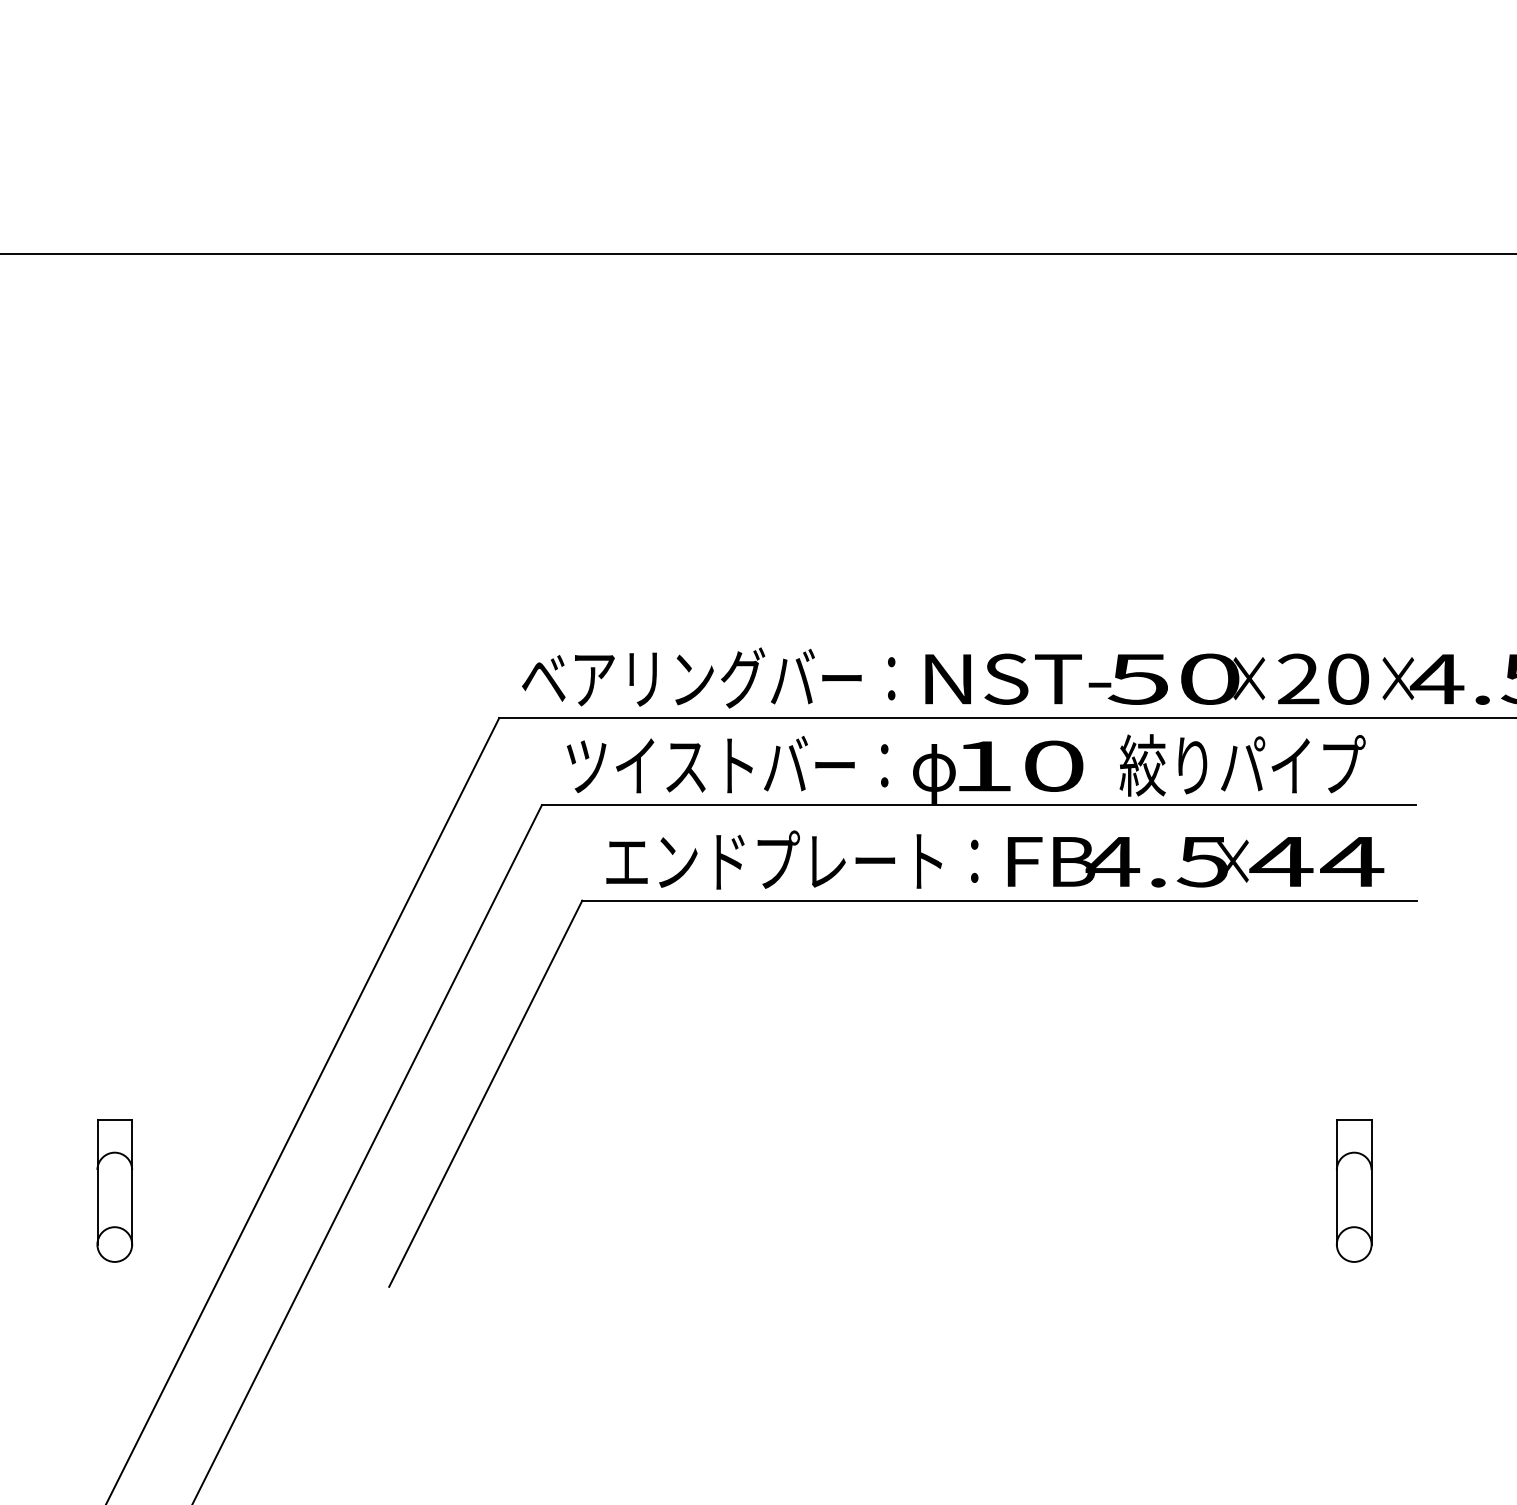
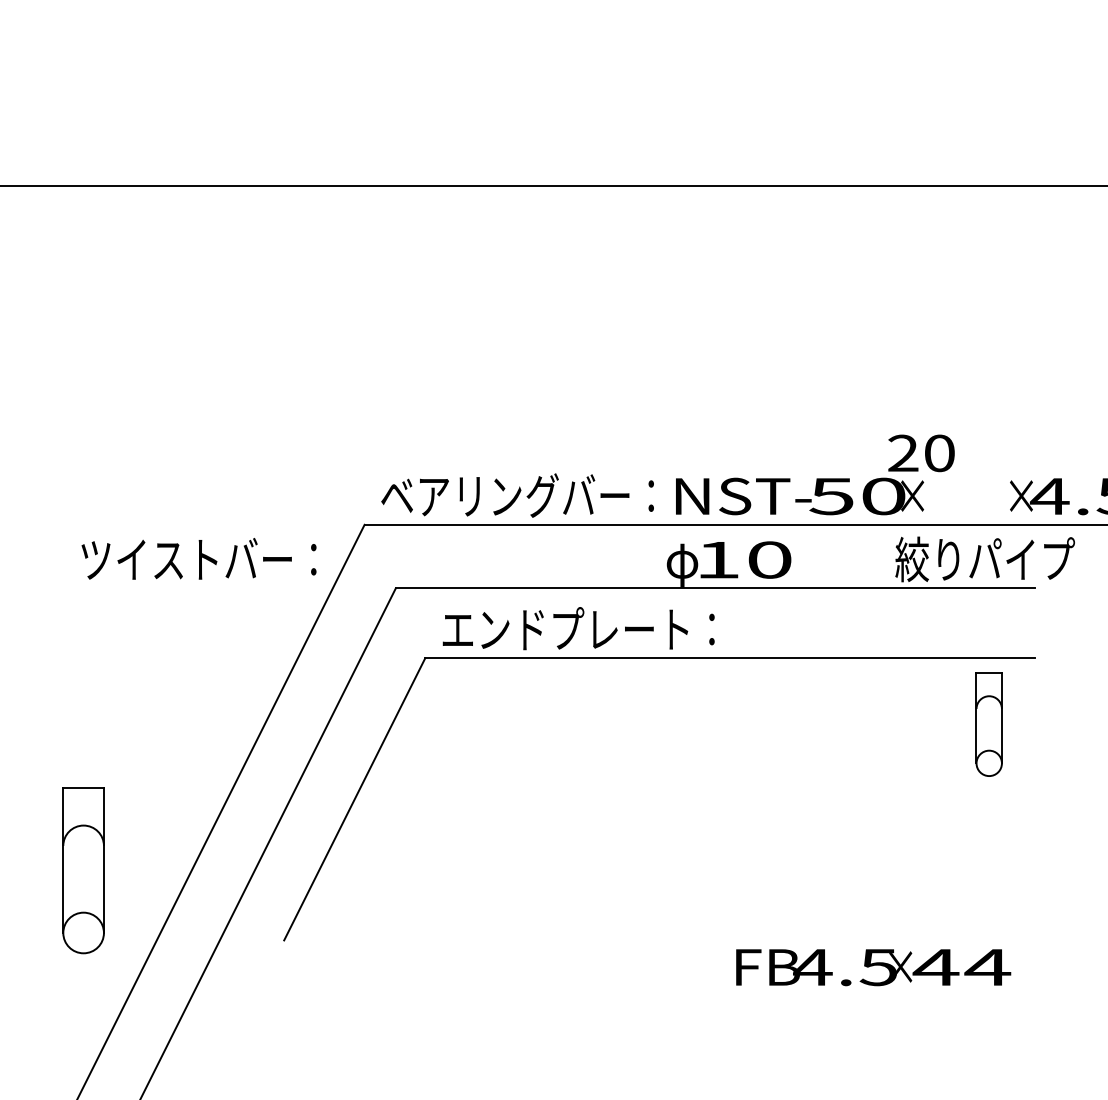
text: (1323, 678) -> (921, 452), moved
text: (727, 764) -> (198, 558), moved
text: (1242, 765) -> (985, 559), moved
text: (1195, 862) -> (873, 967), moved
part: (114, 1190) -> (83, 870), size x1.6
part: (1354, 1190) -> (989, 723), moved

